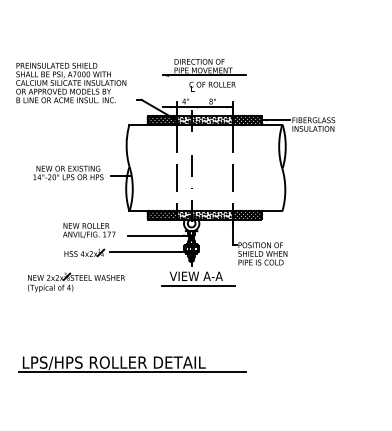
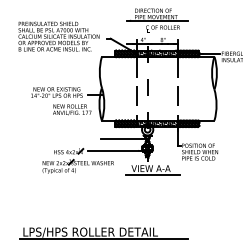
text: (71, 82) -> (59, 36), moved
text: (89, 230) -> (72, 109), moved
part: (76, 282) -> (78, 166), moved

